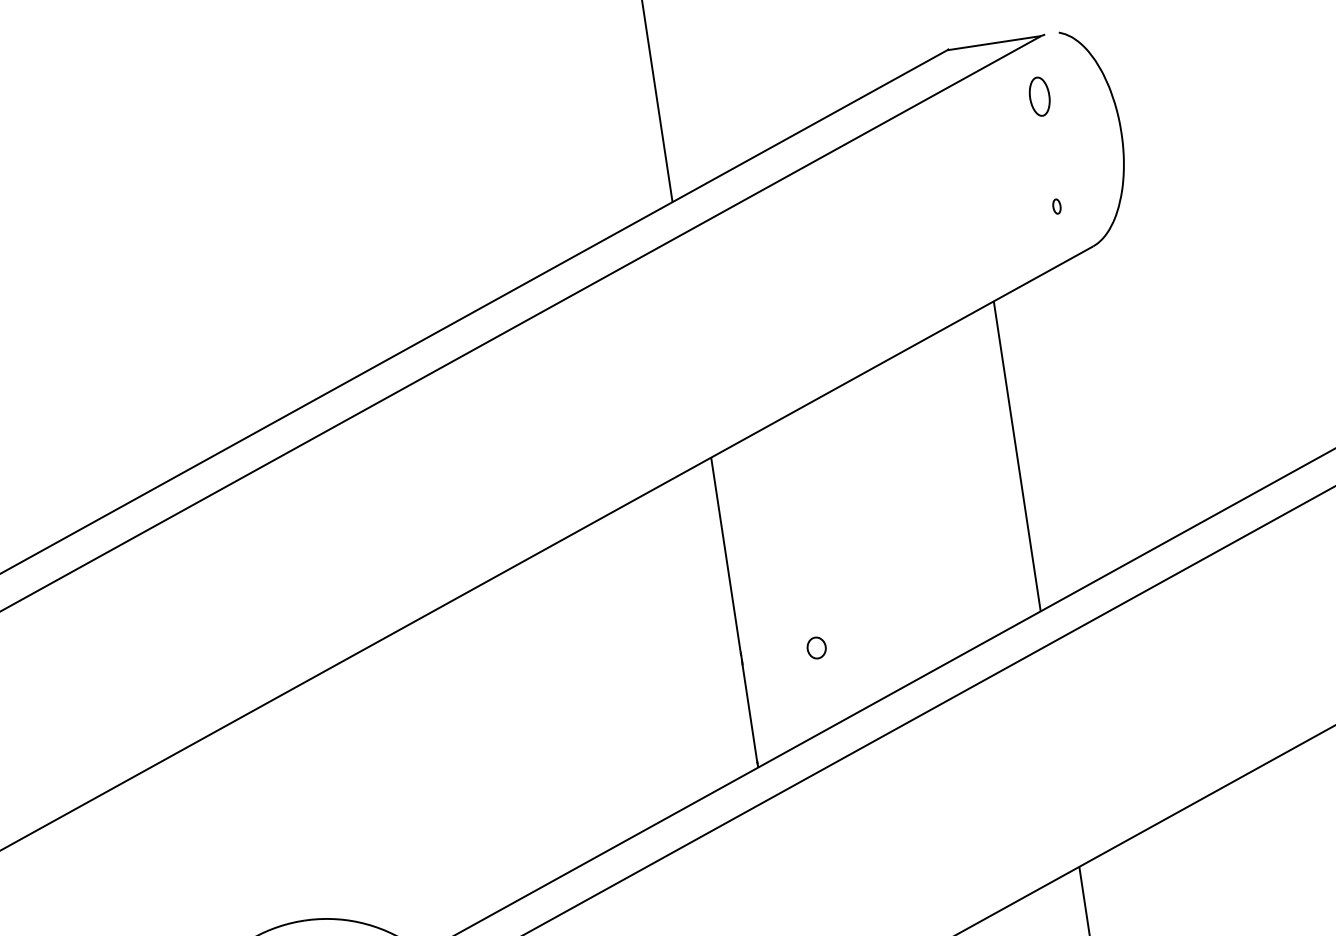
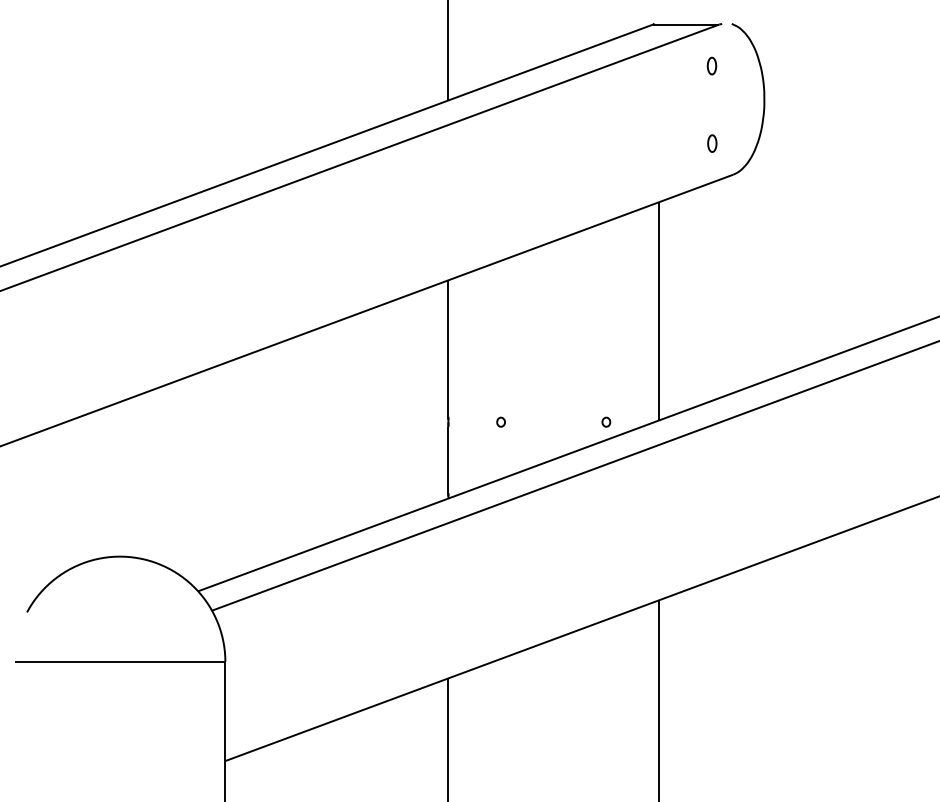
part: (1038, 95) -> (711, 65), size x0.62
part: (1057, 206) -> (712, 143), size x1.67
part: (966, 624) -> (606, 421), added
part: (815, 646) -> (500, 421), size x0.62

